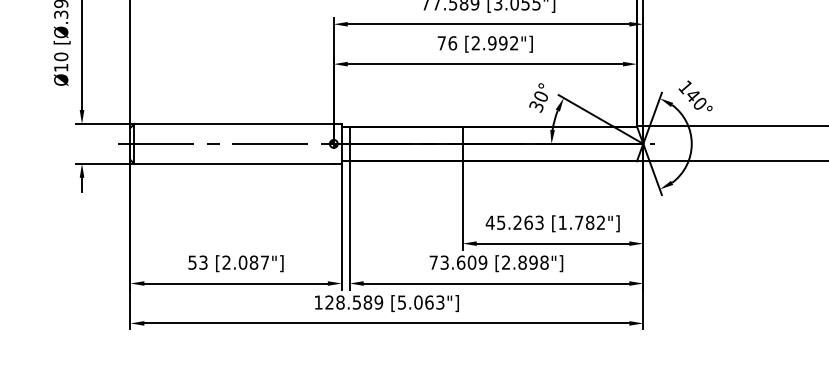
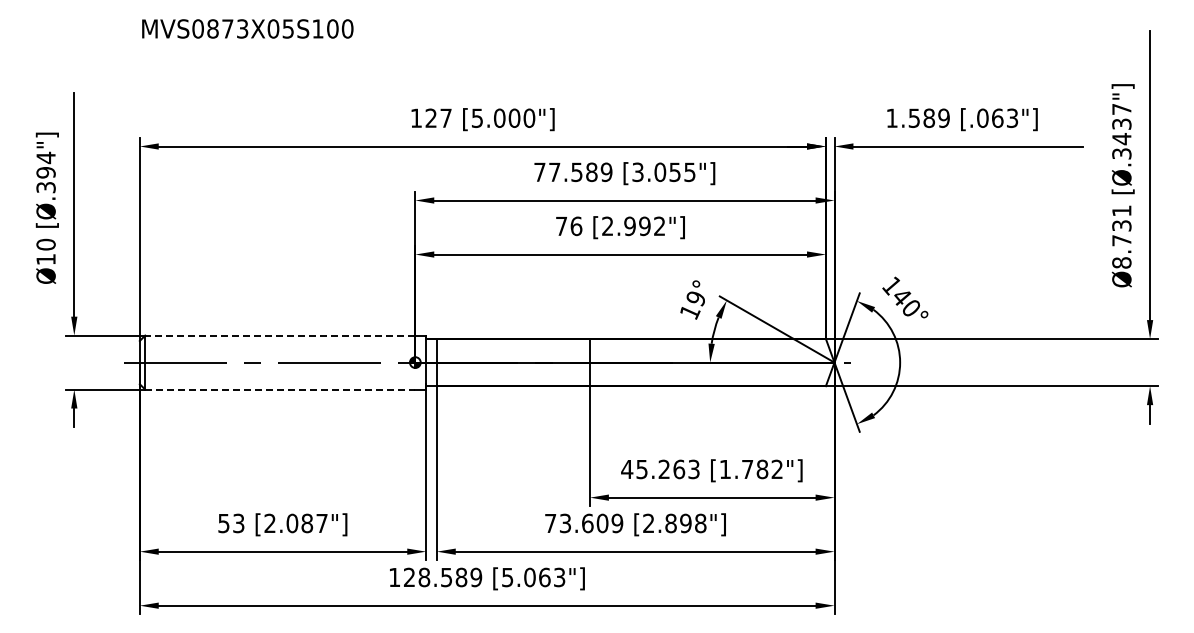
text: (538, 101) -> (692, 305), 30° -> 19°
line: (233, 123) -> (279, 335), solid -> dashed
line: (234, 163) -> (280, 389), solid -> dashed

